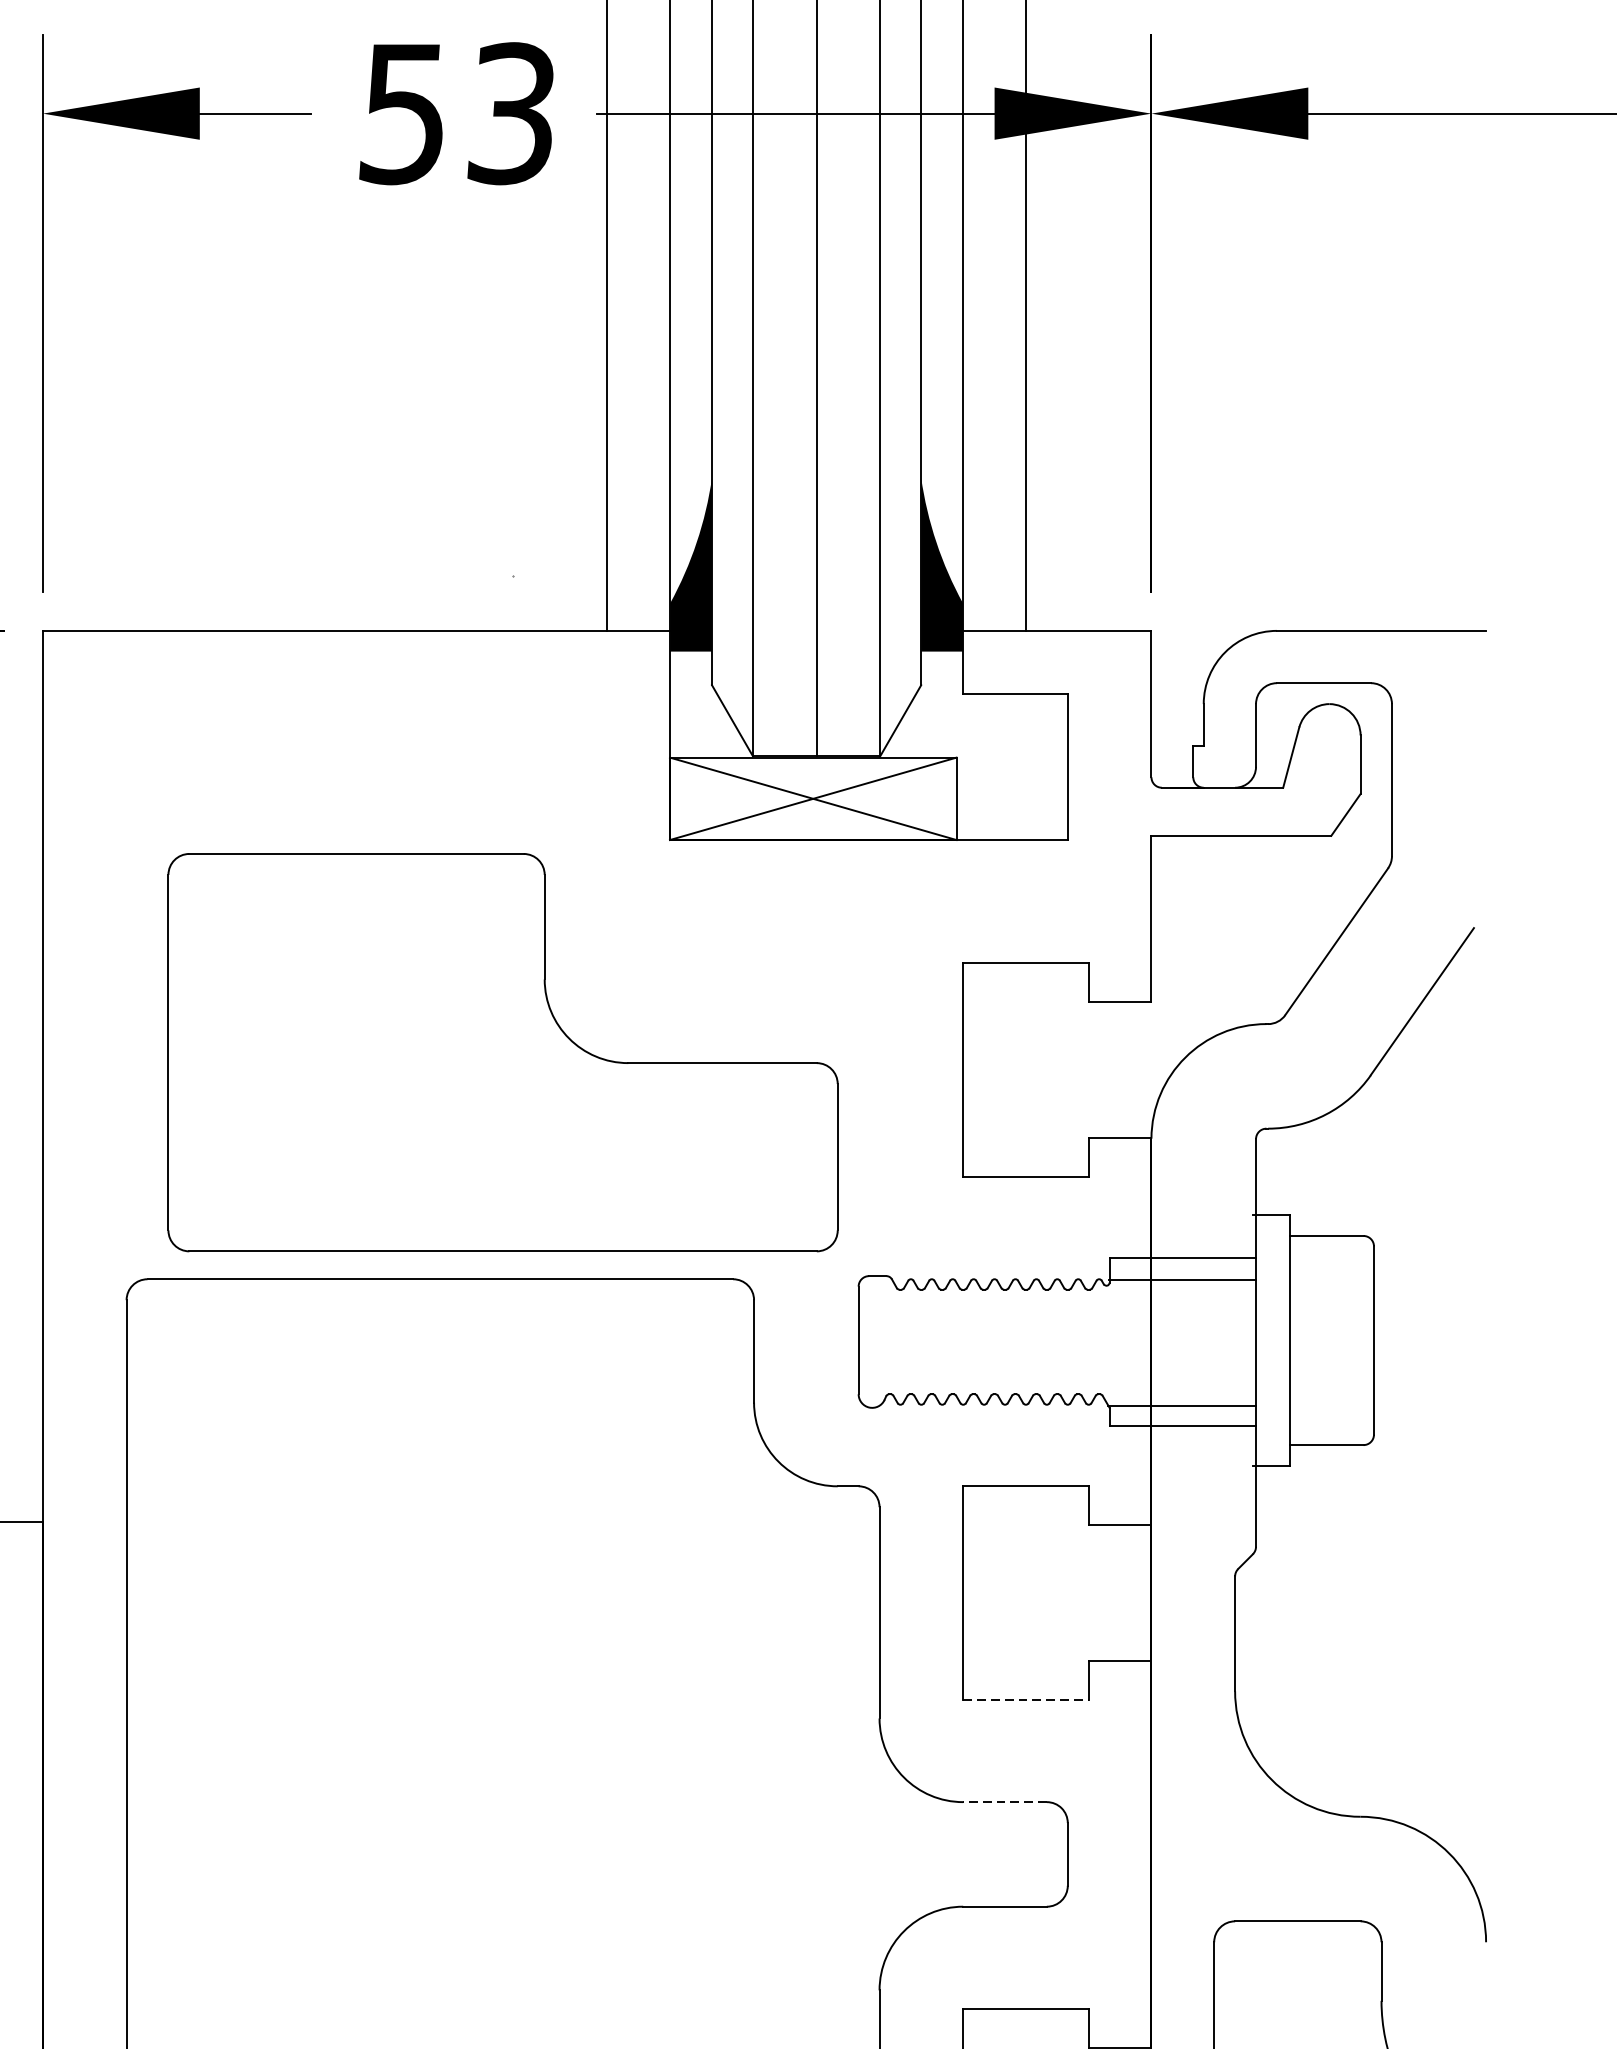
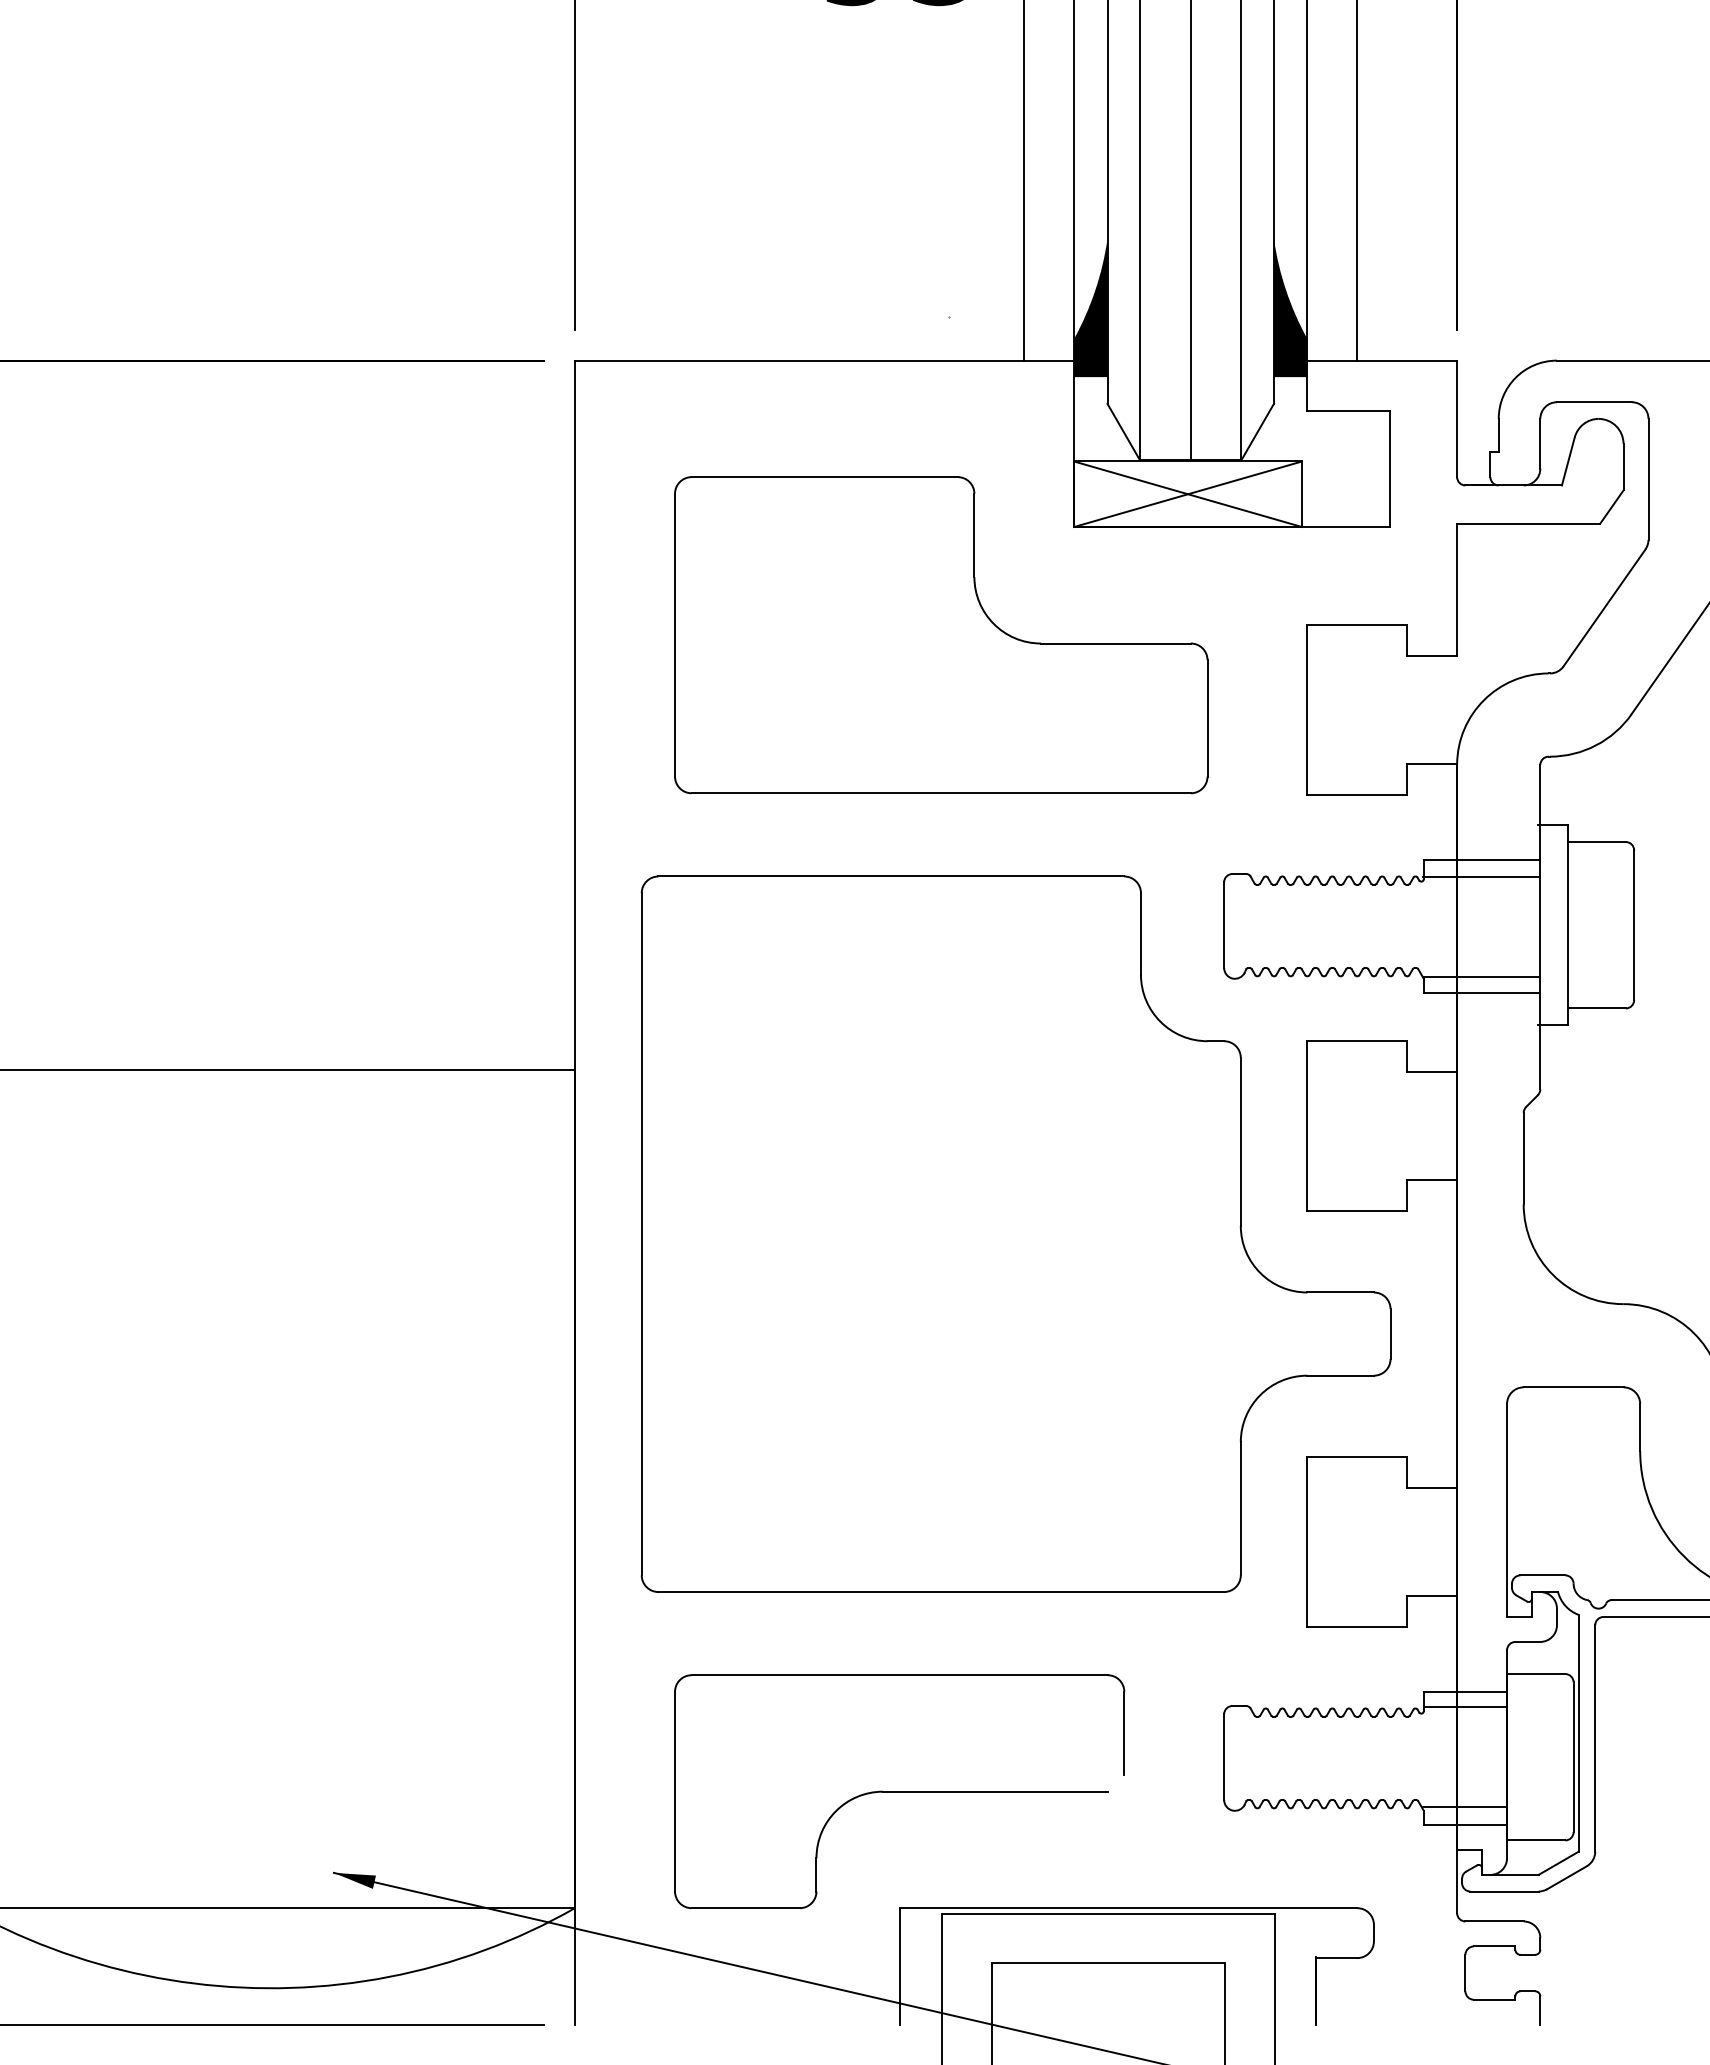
part: (503, 1053) -> (941, 635), moved
line: (1026, 1699) -> (1357, 1210), dashed -> solid
line: (1004, 1802) -> (1340, 1292), dashed -> solid

